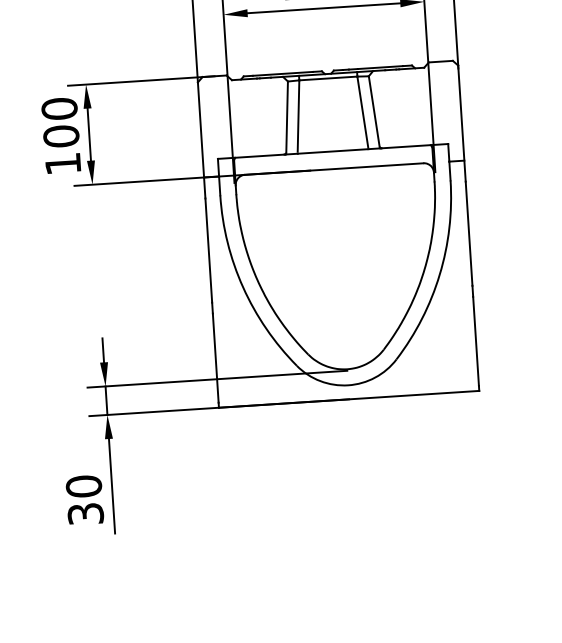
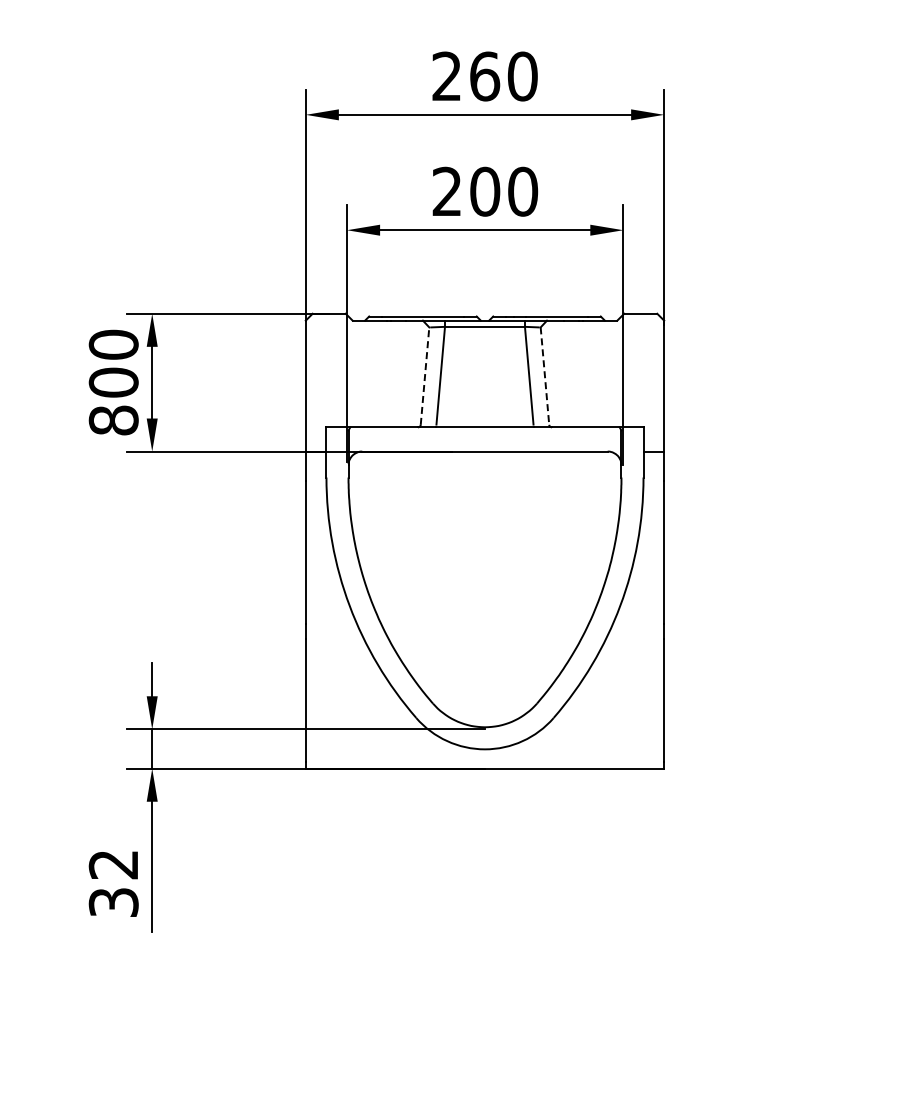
line: (373, 111) -> (544, 376), solid -> dashed
line: (287, 117) -> (425, 376), solid -> dashed
text: (62, 163) -> (113, 420), 100 -> 800
text: (83, 486) -> (113, 864), 30 -> 32

